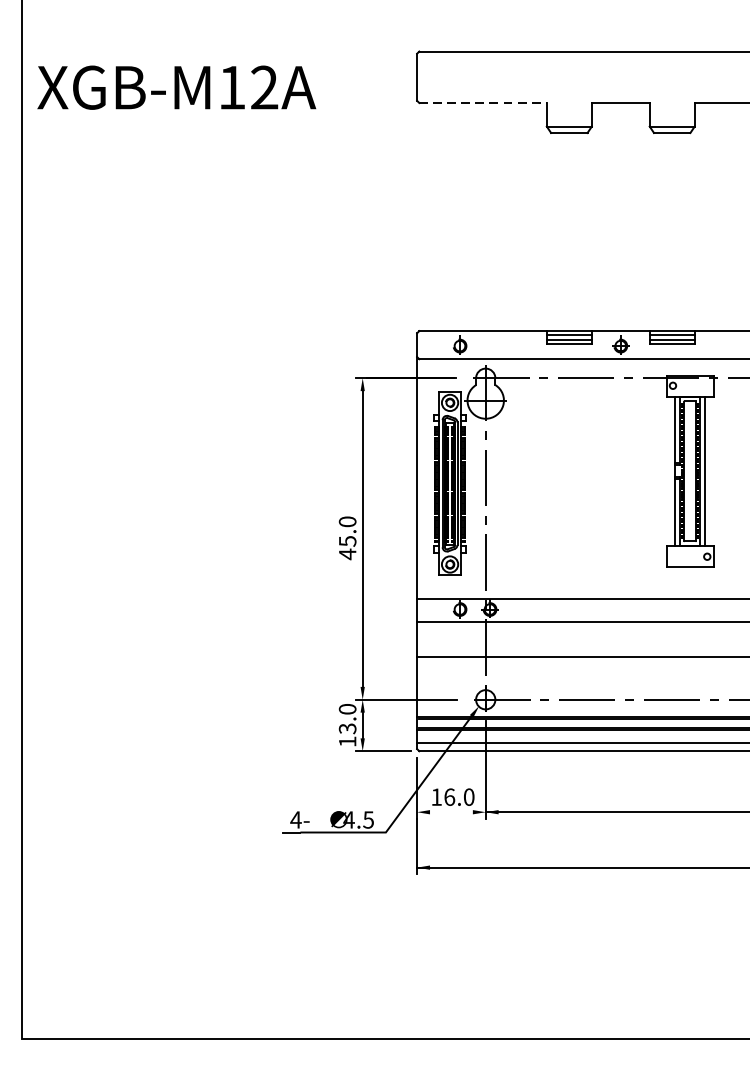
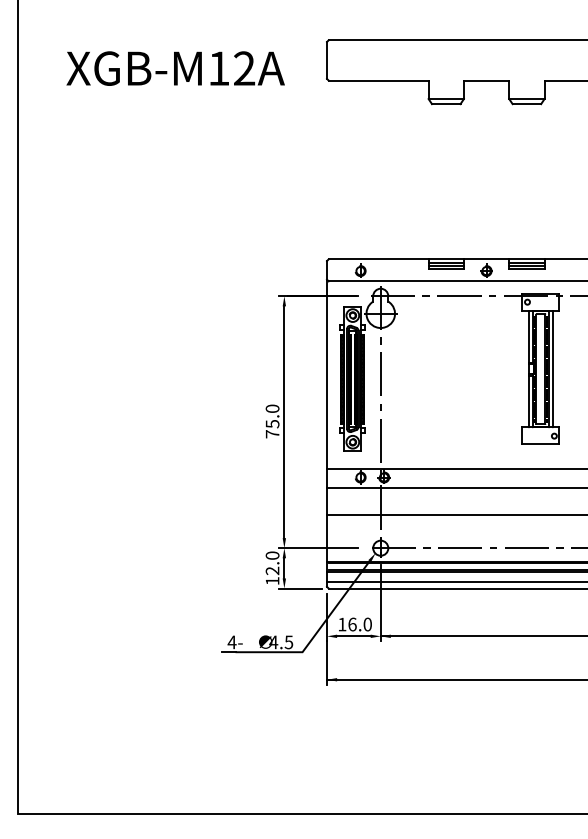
text: (176, 87) -> (175, 68), moved
line: (482, 102) -> (378, 80), dashed -> solid
text: (347, 553) -> (272, 433), 45.0 -> 75.0
text: (347, 728) -> (272, 570), 13.0 -> 12.0
line: (450, 812) -> (353, 636), added

